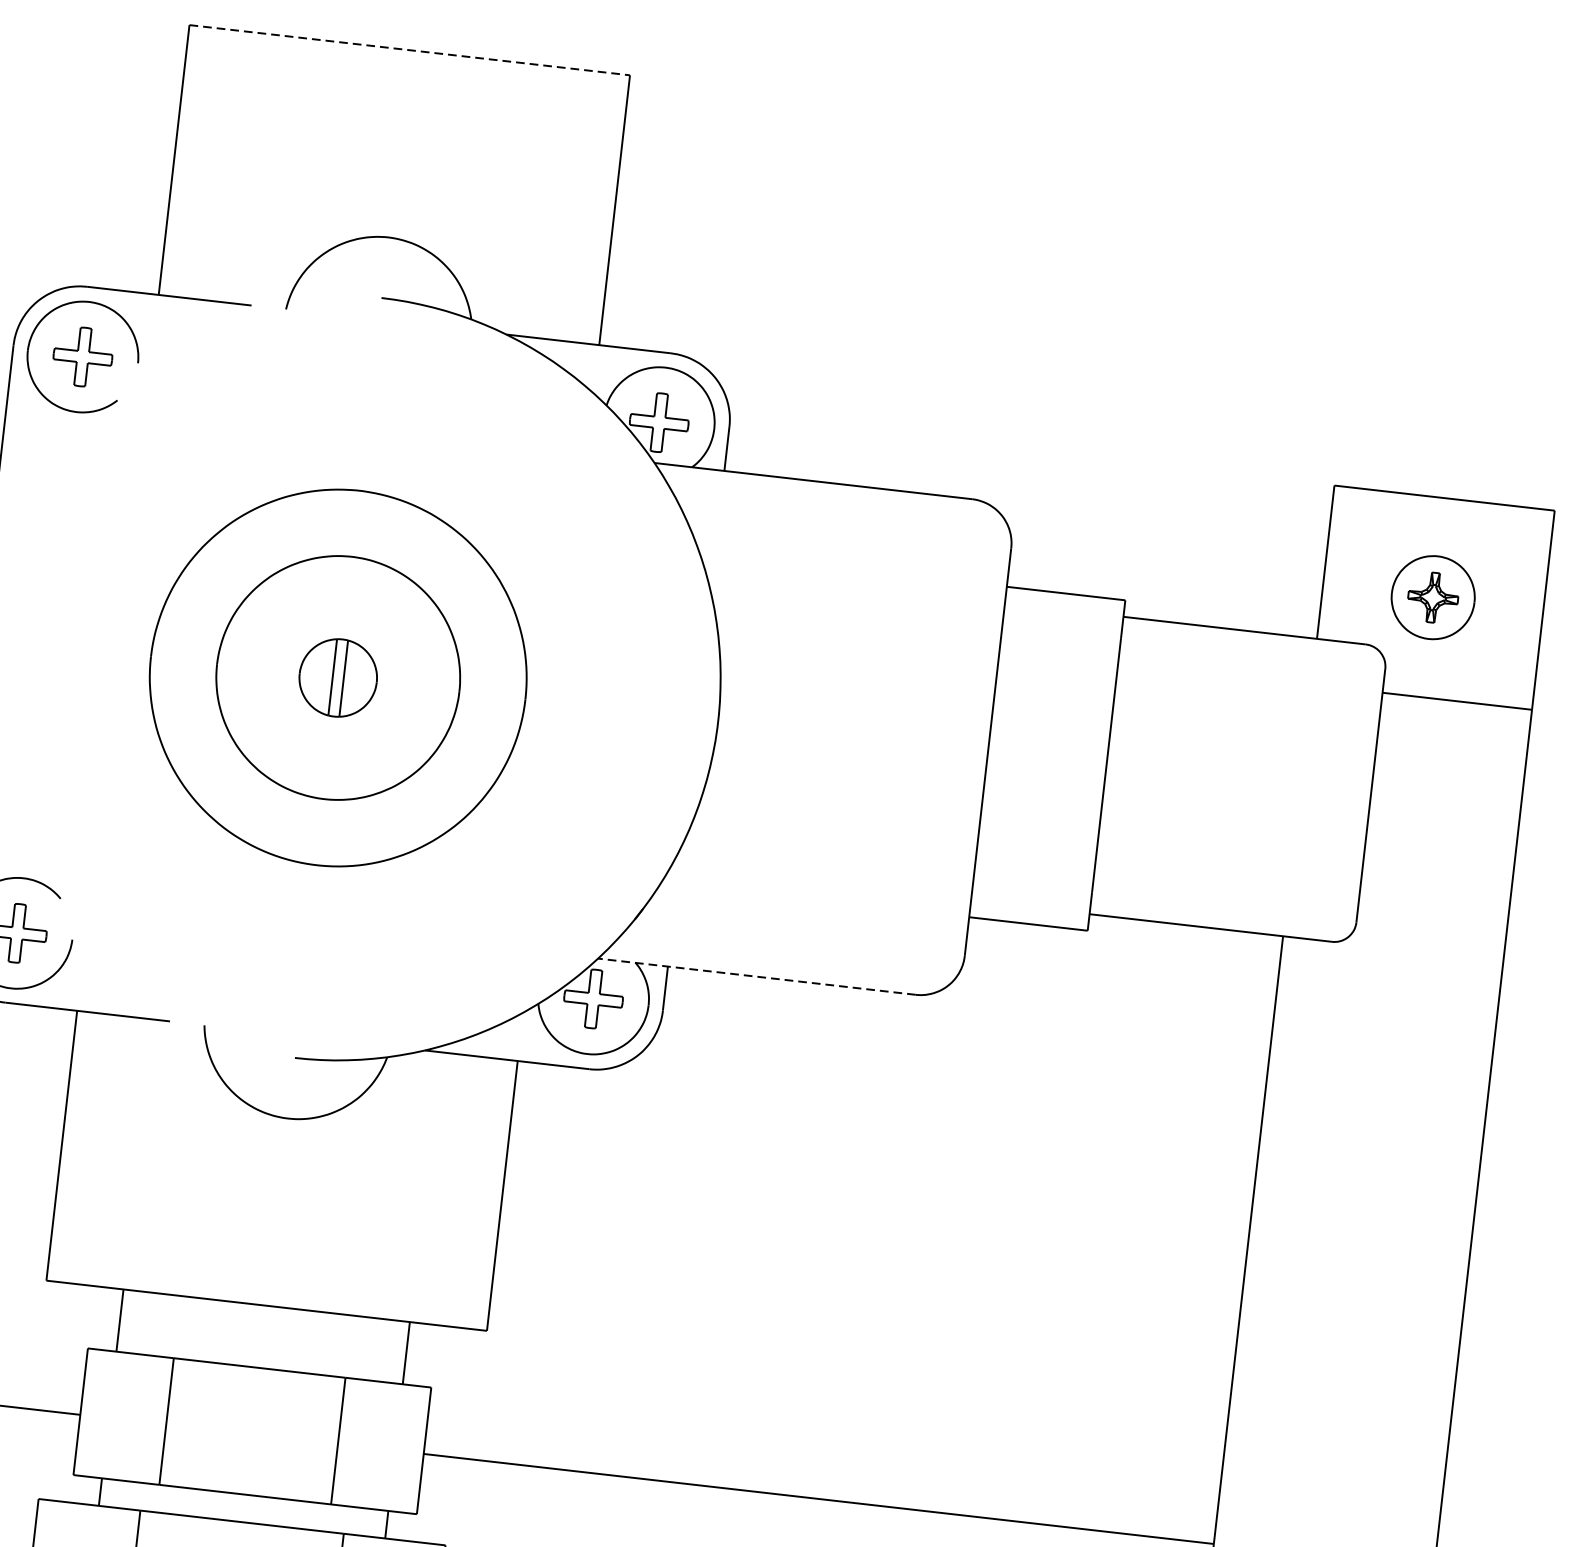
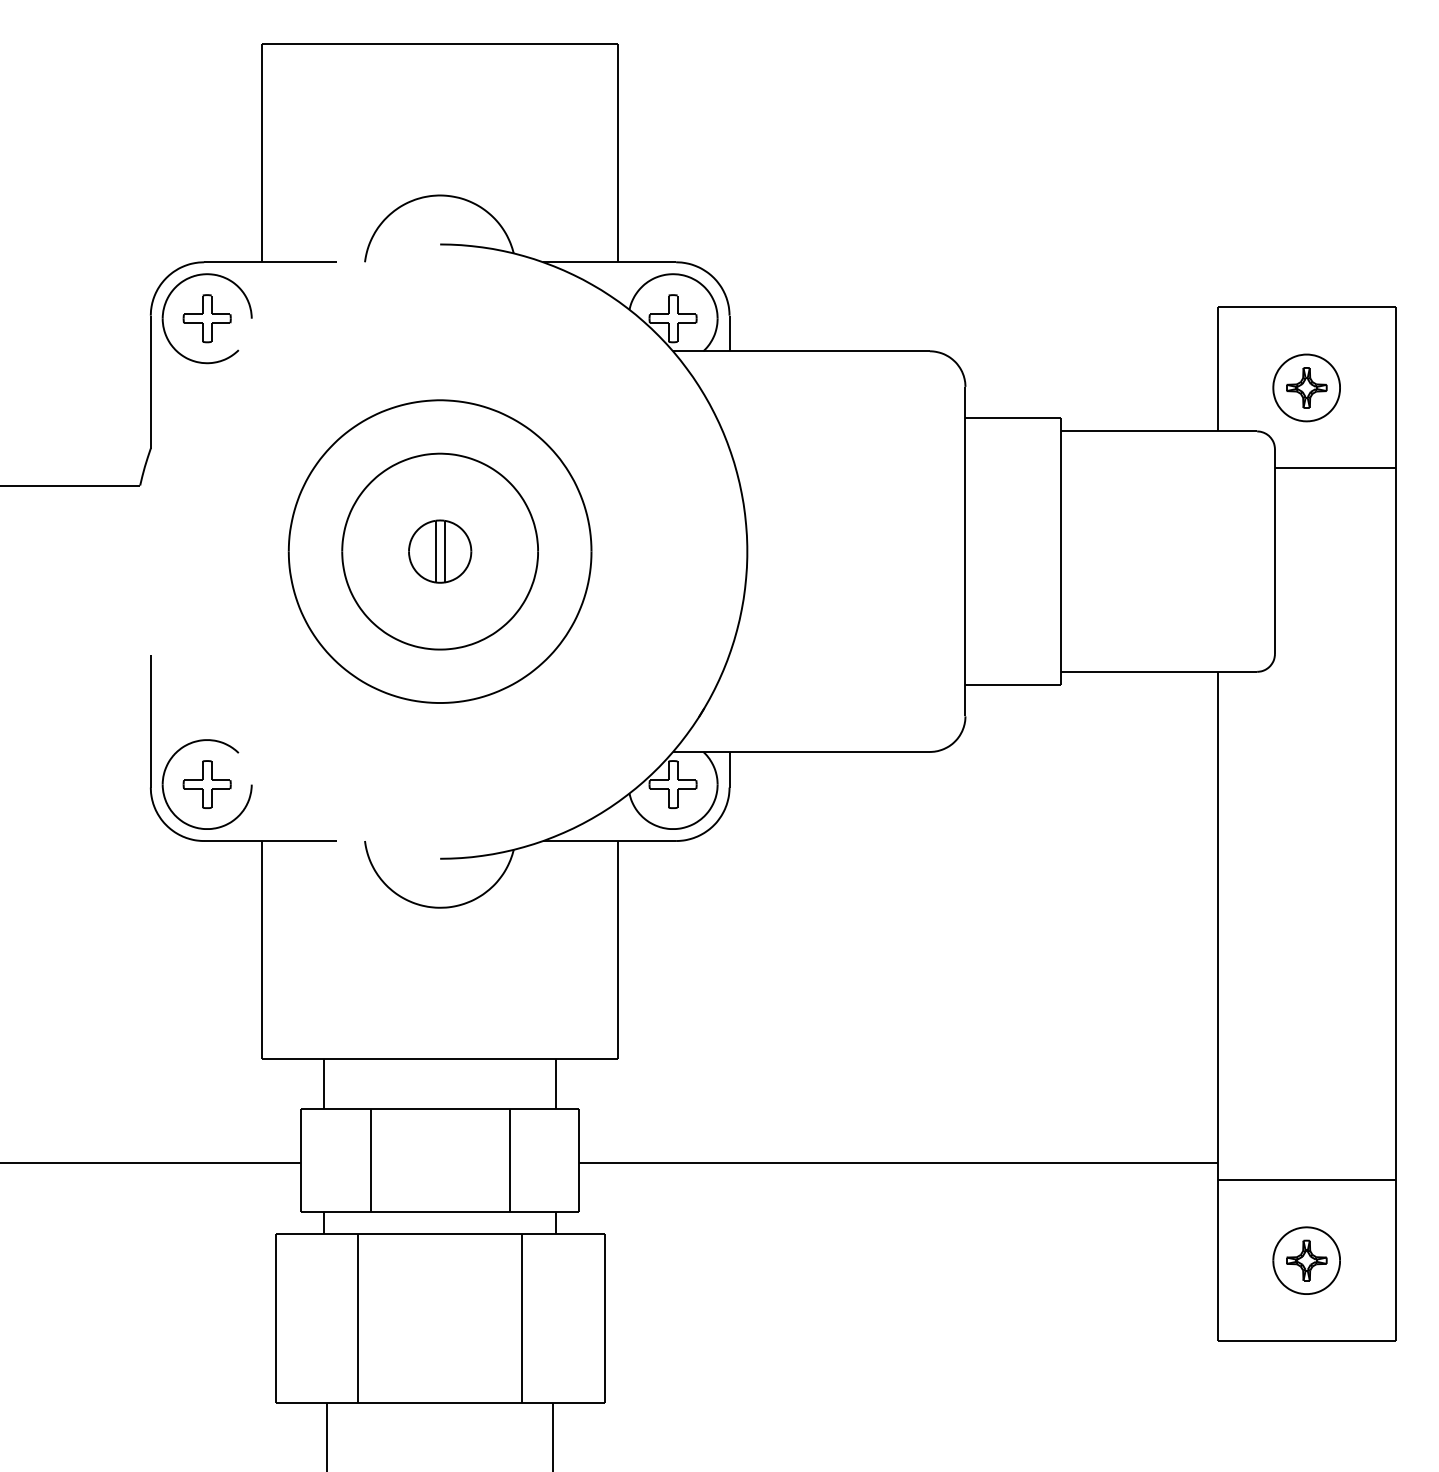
line: (410, 50) -> (440, 44), dashed -> solid
line: (755, 976) -> (800, 751), dashed -> solid

